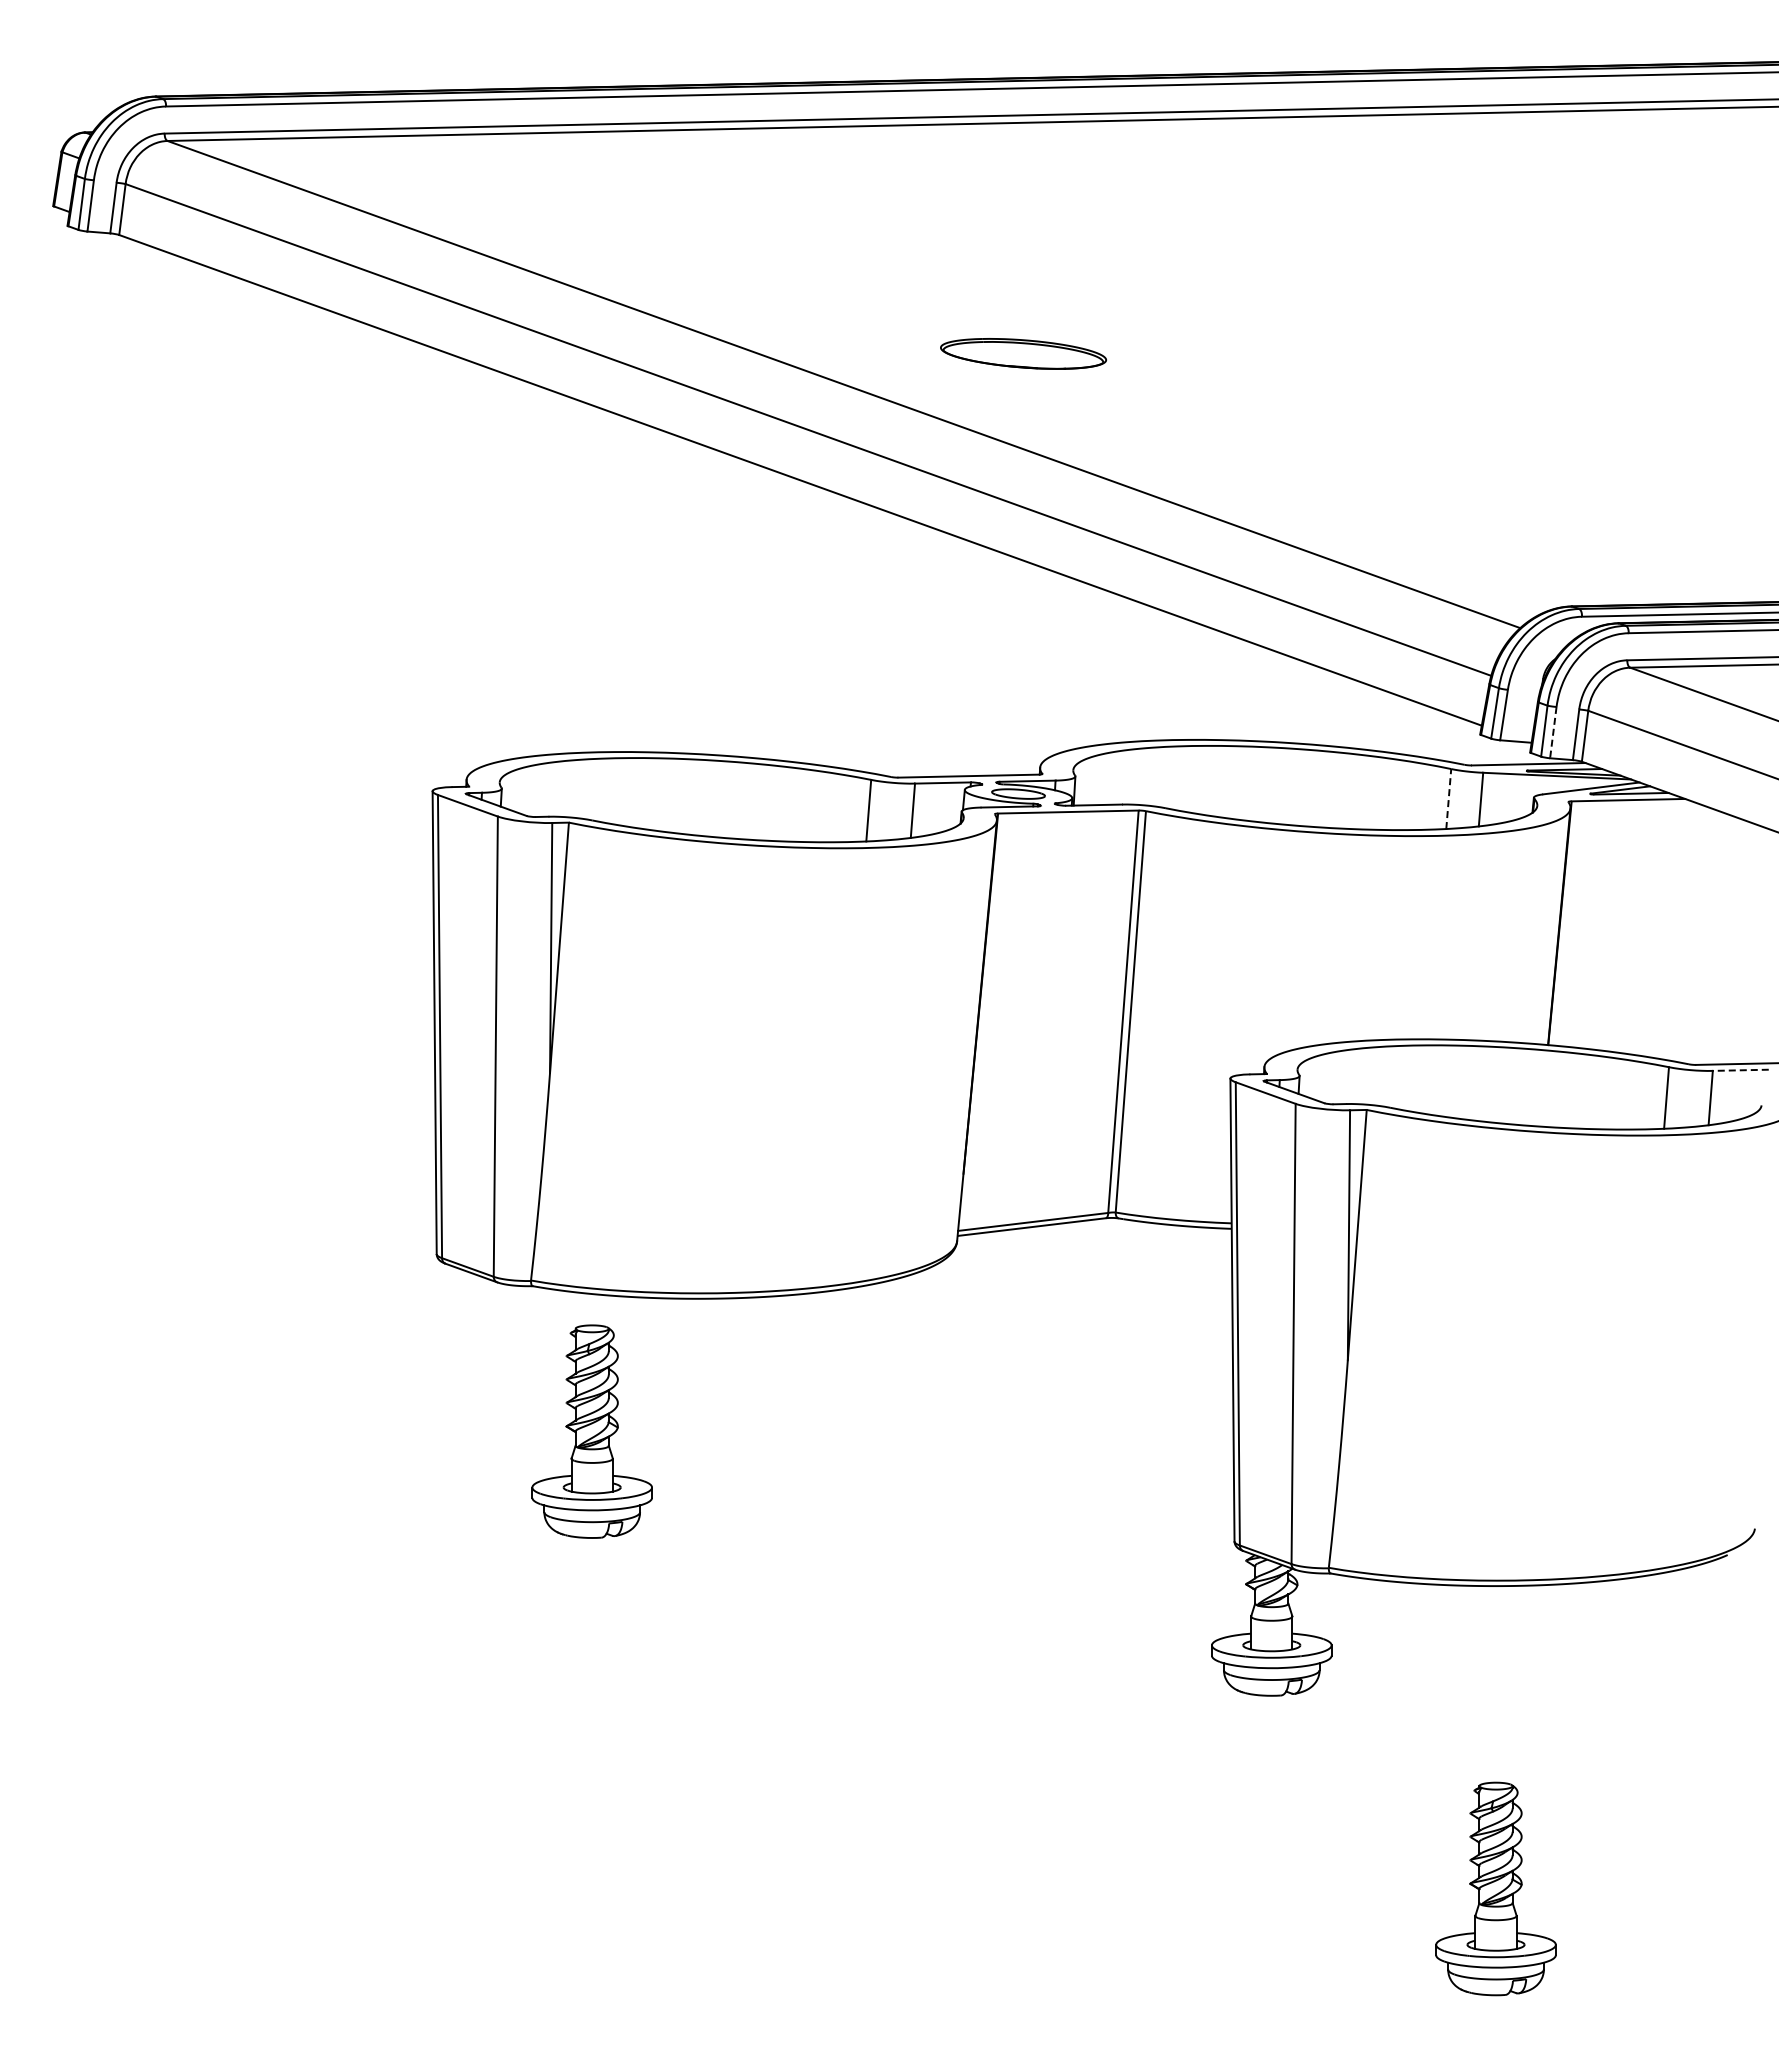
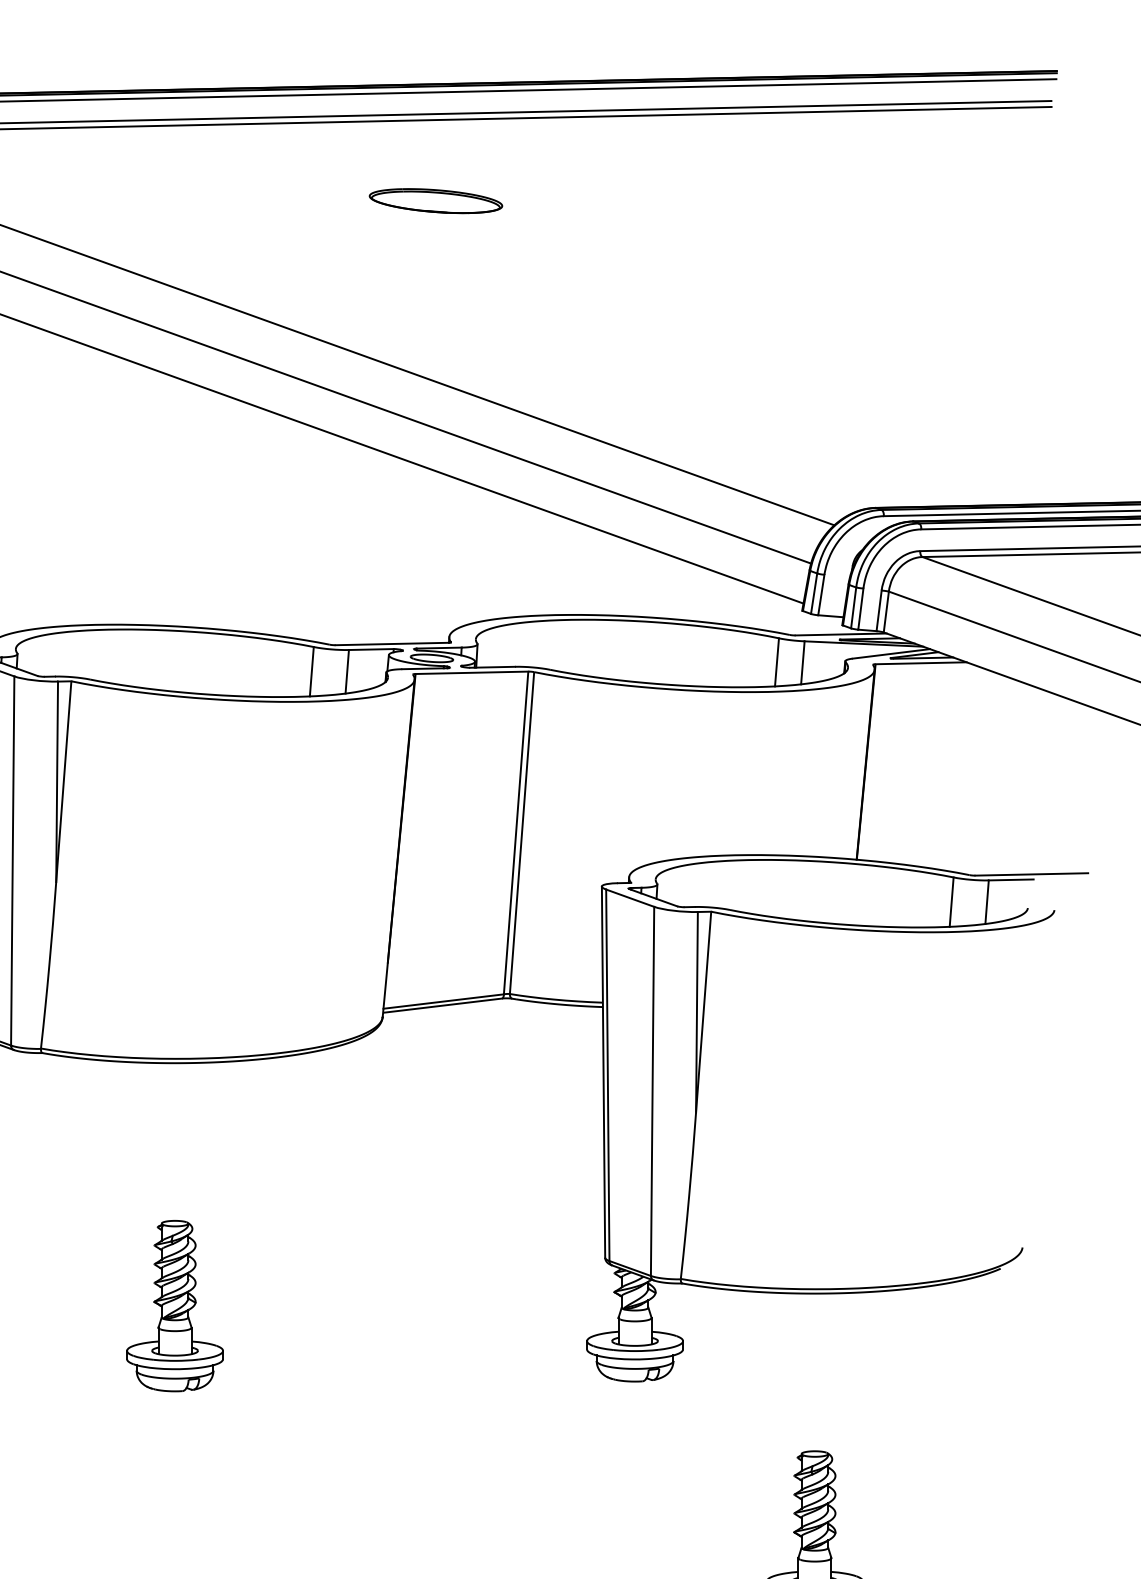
part: (1023, 353) -> (435, 200), moved
line: (1553, 732) -> (861, 609), dashed -> solid
line: (1448, 798) -> (776, 661), dashed -> solid
line: (1740, 1070) -> (1010, 880), dashed -> solid
part: (591, 1431) -> (174, 1305), moved

